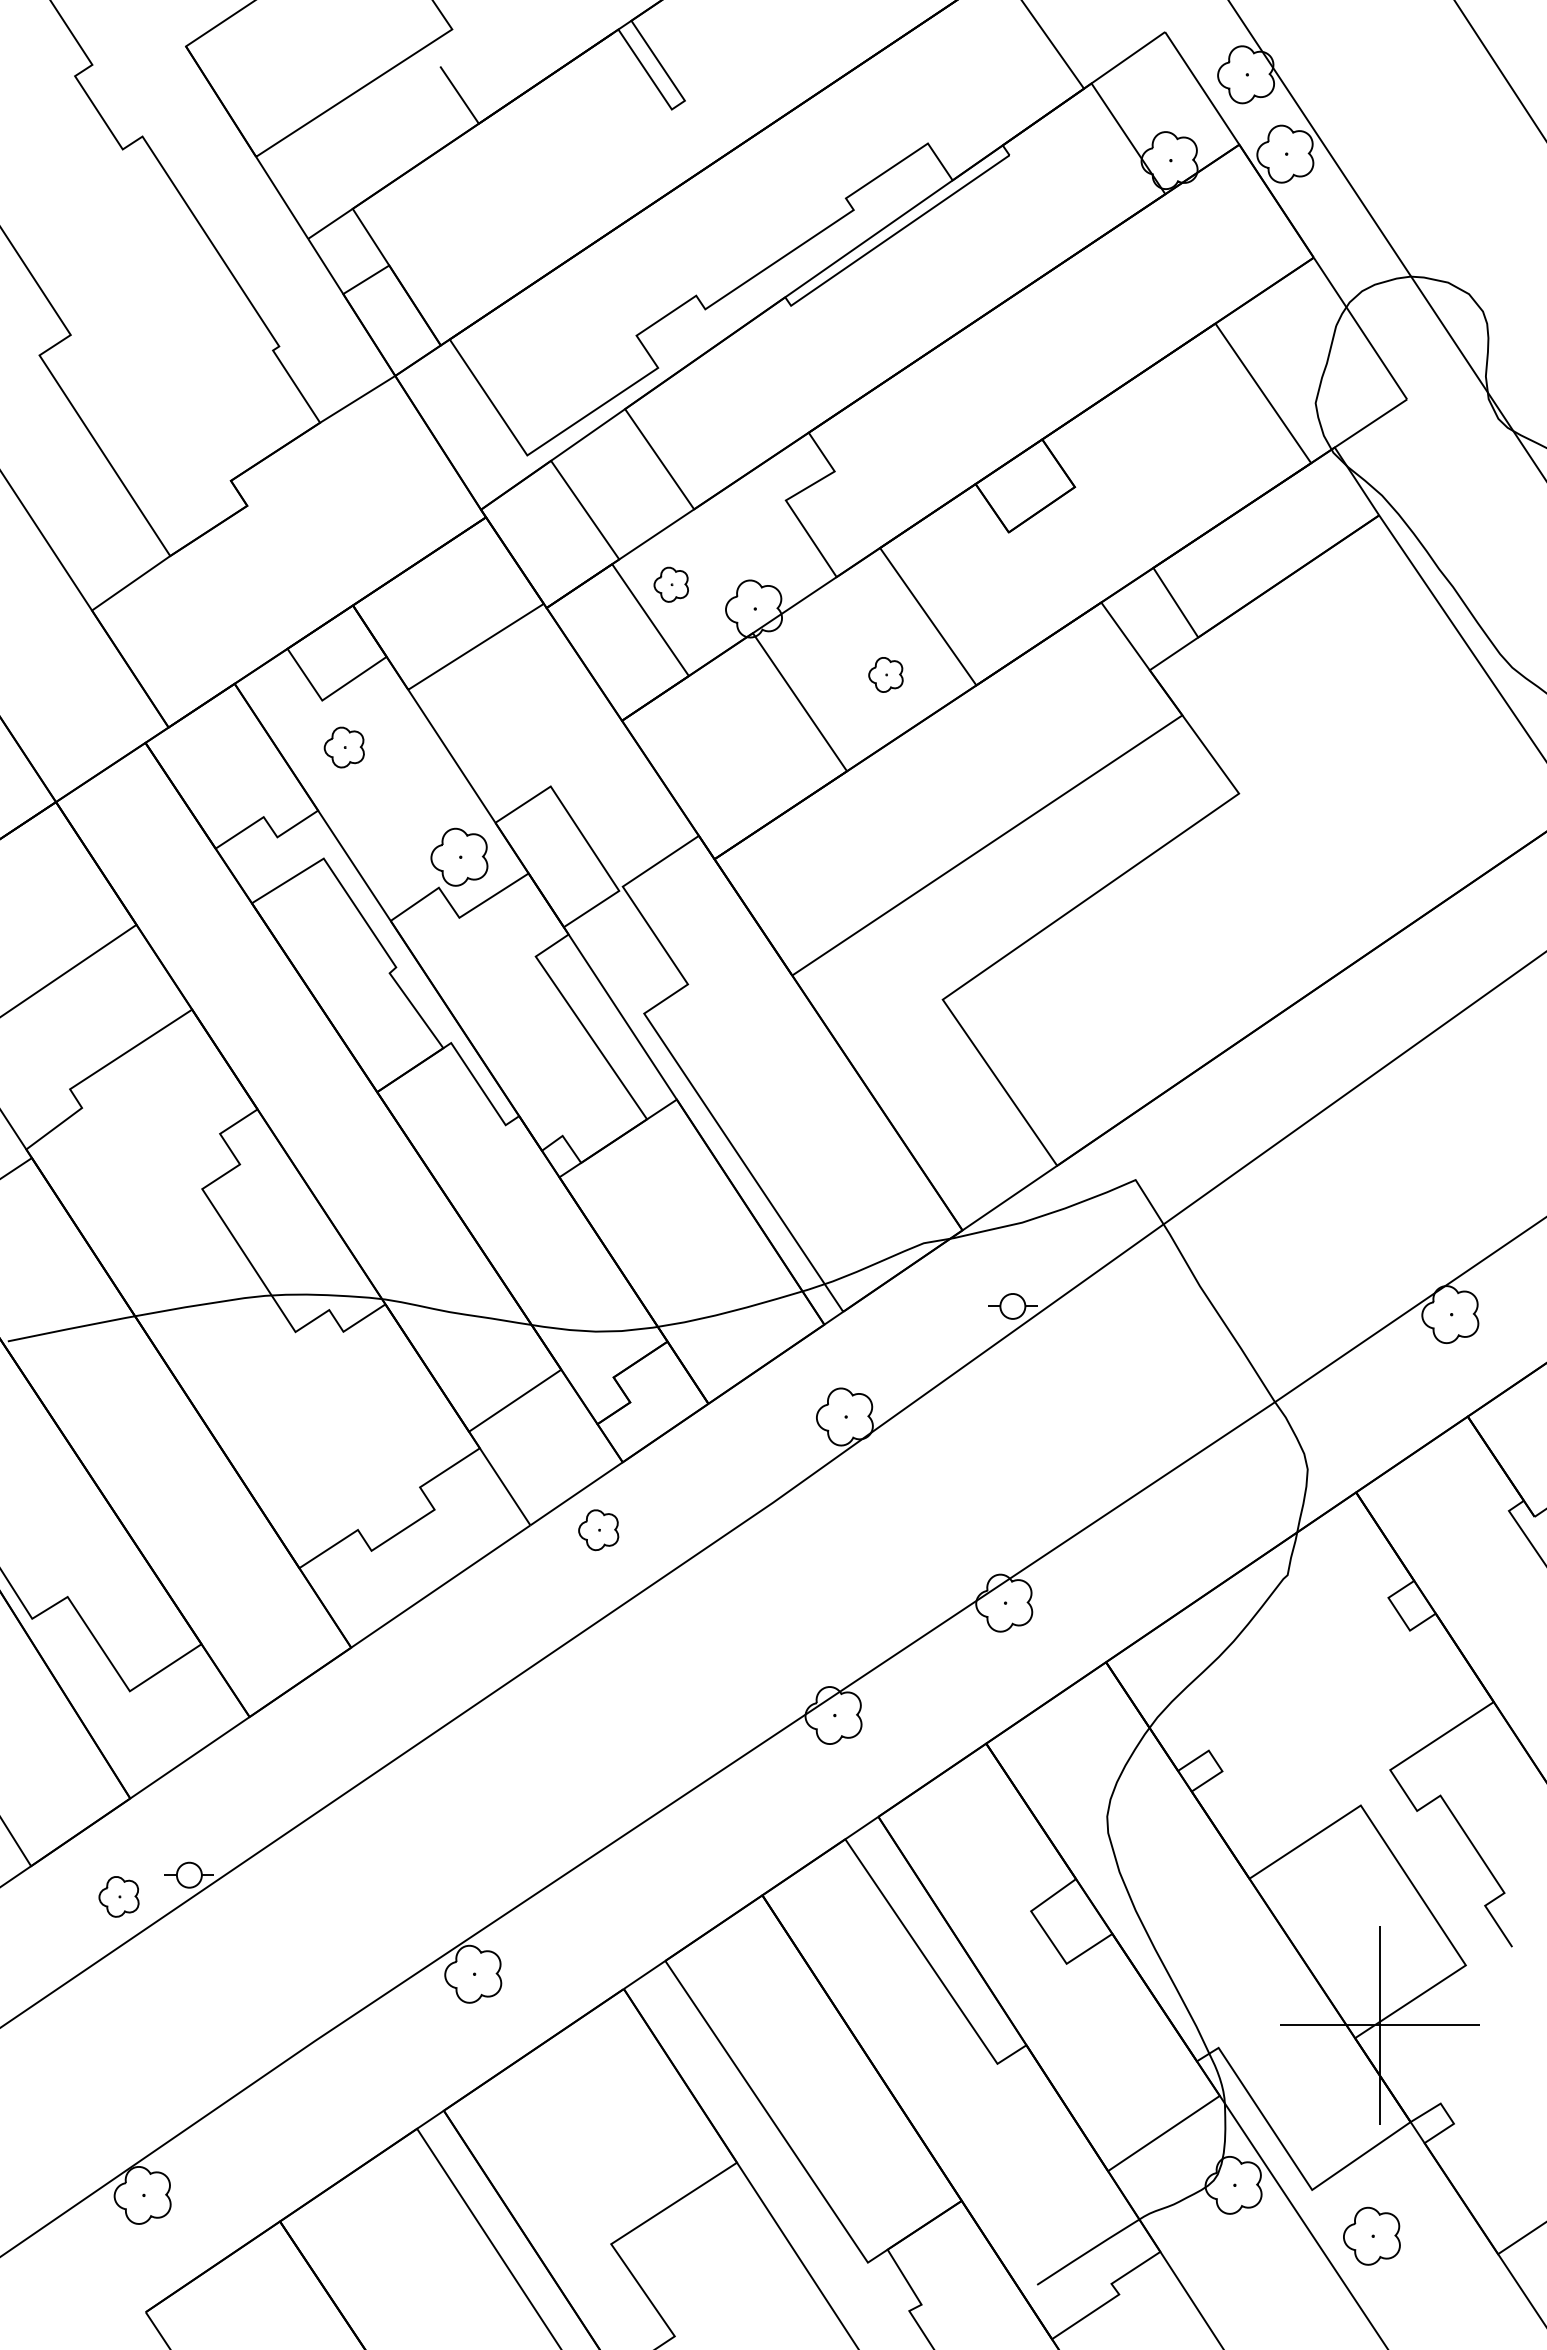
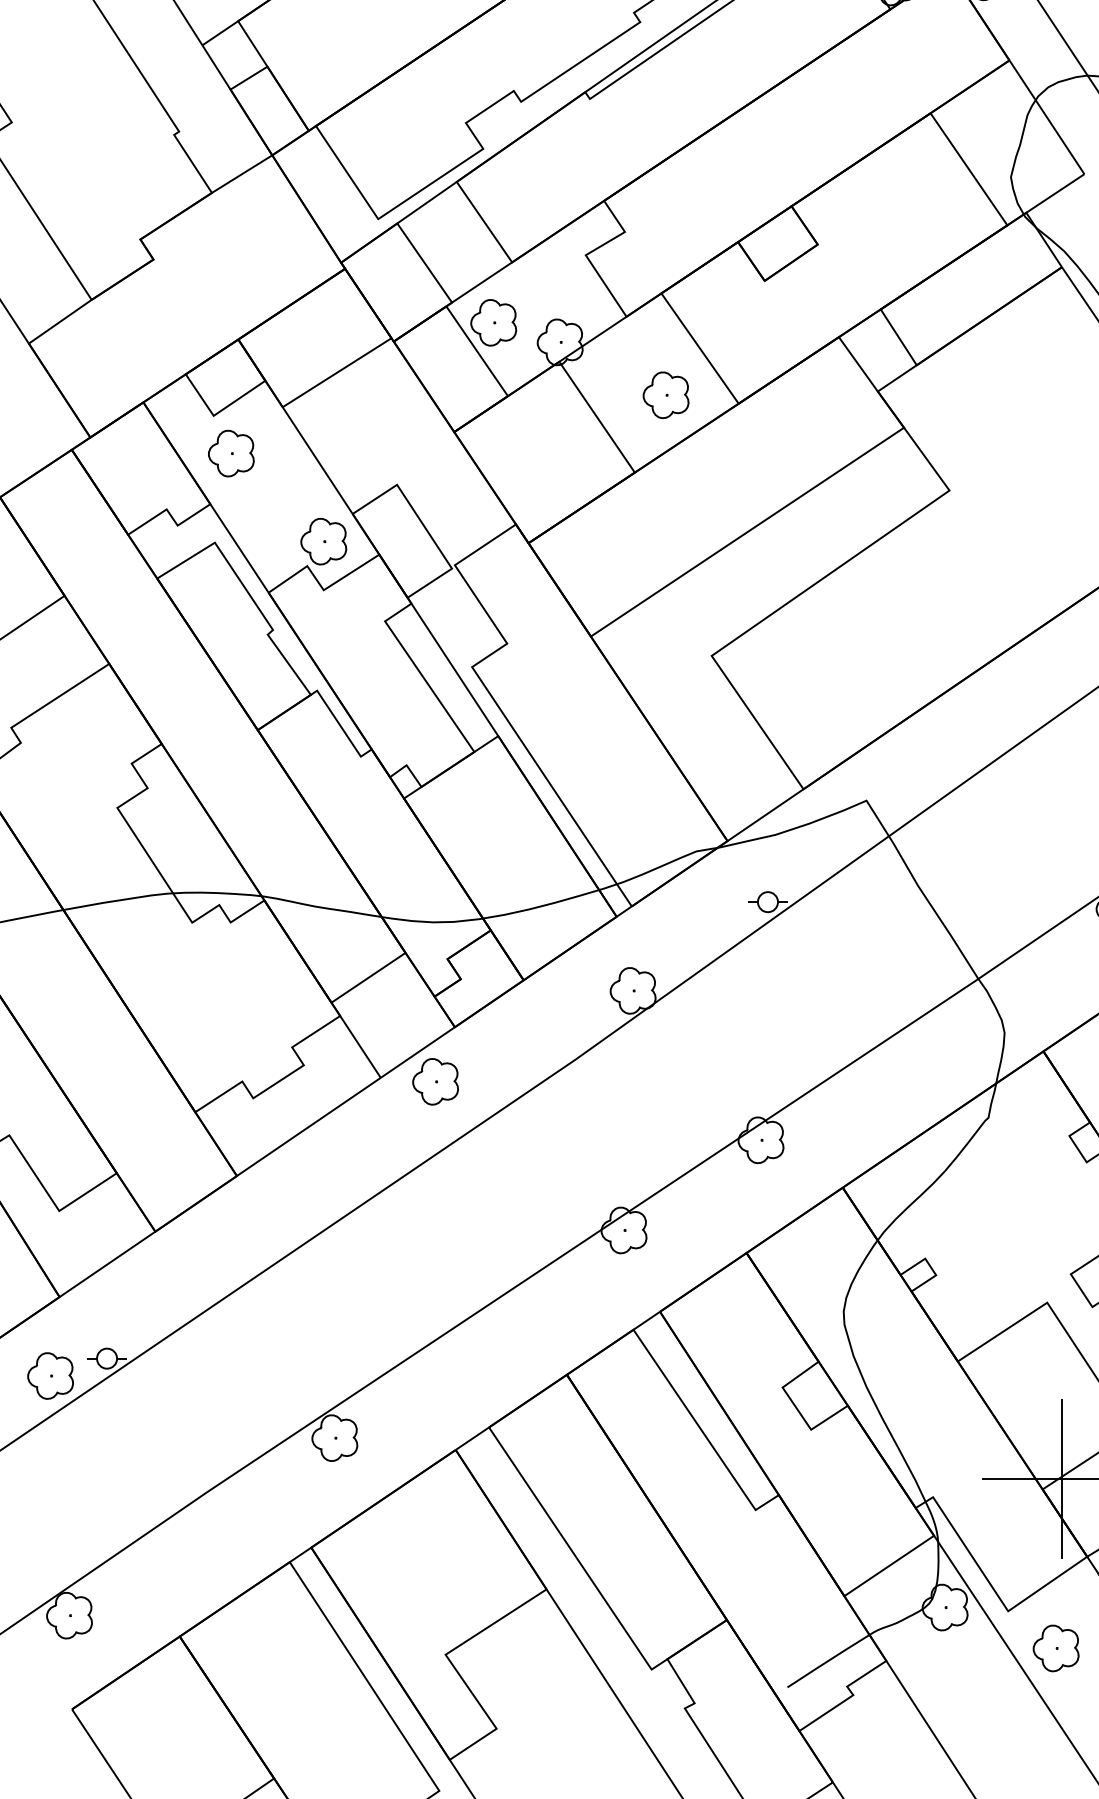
part: (671, 584) -> (493, 322), size x1.67
part: (885, 674) -> (665, 394), size x1.67
part: (344, 747) -> (231, 453), size x1.43
part: (598, 1529) -> (435, 1081), size x1.43
part: (118, 1896) -> (50, 1375), size x1.43

